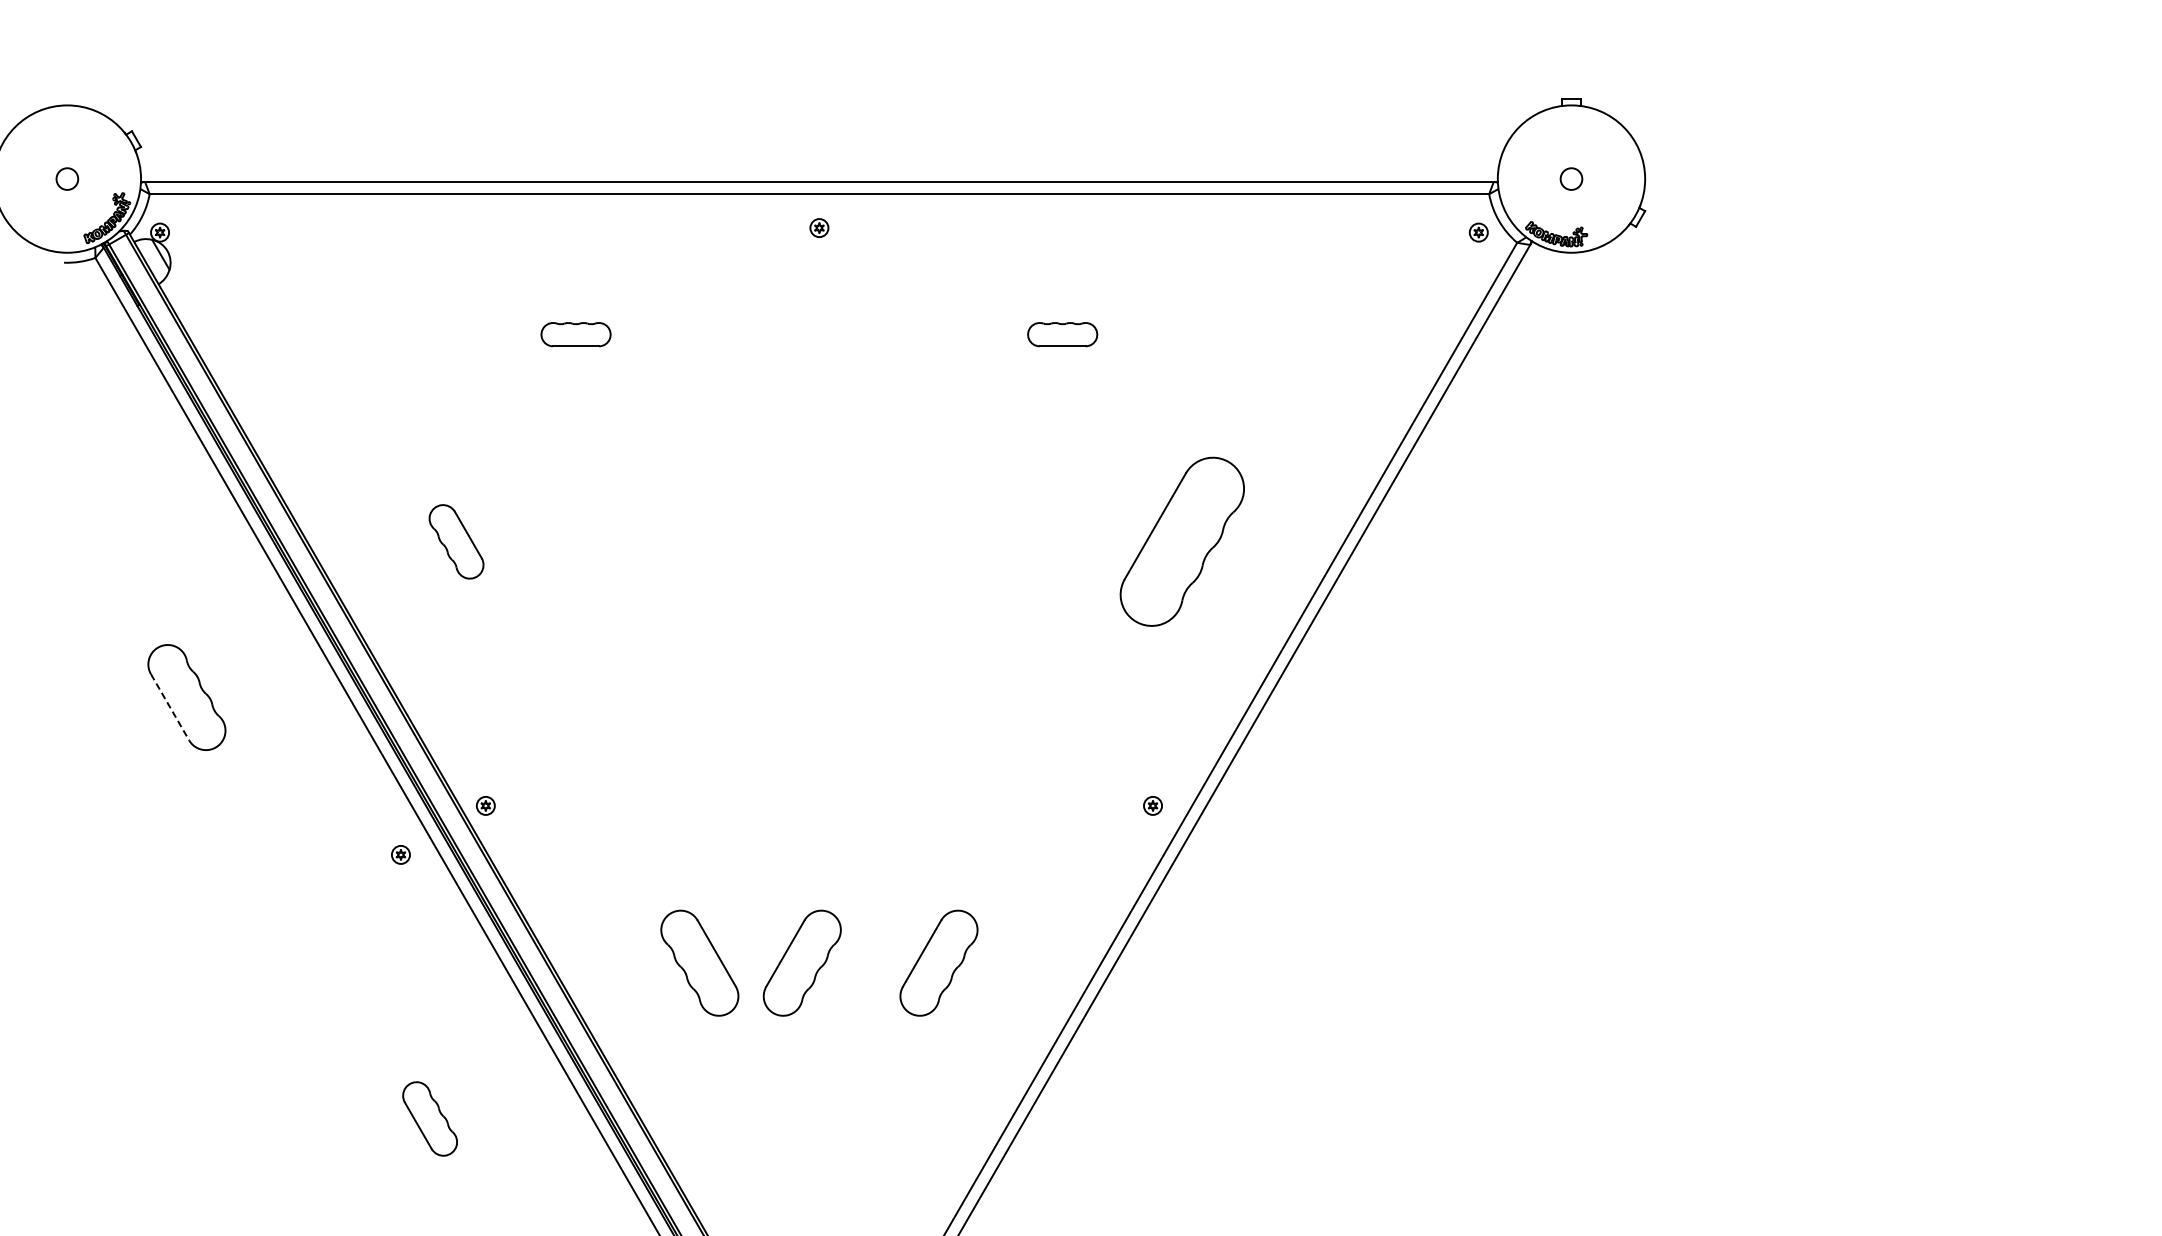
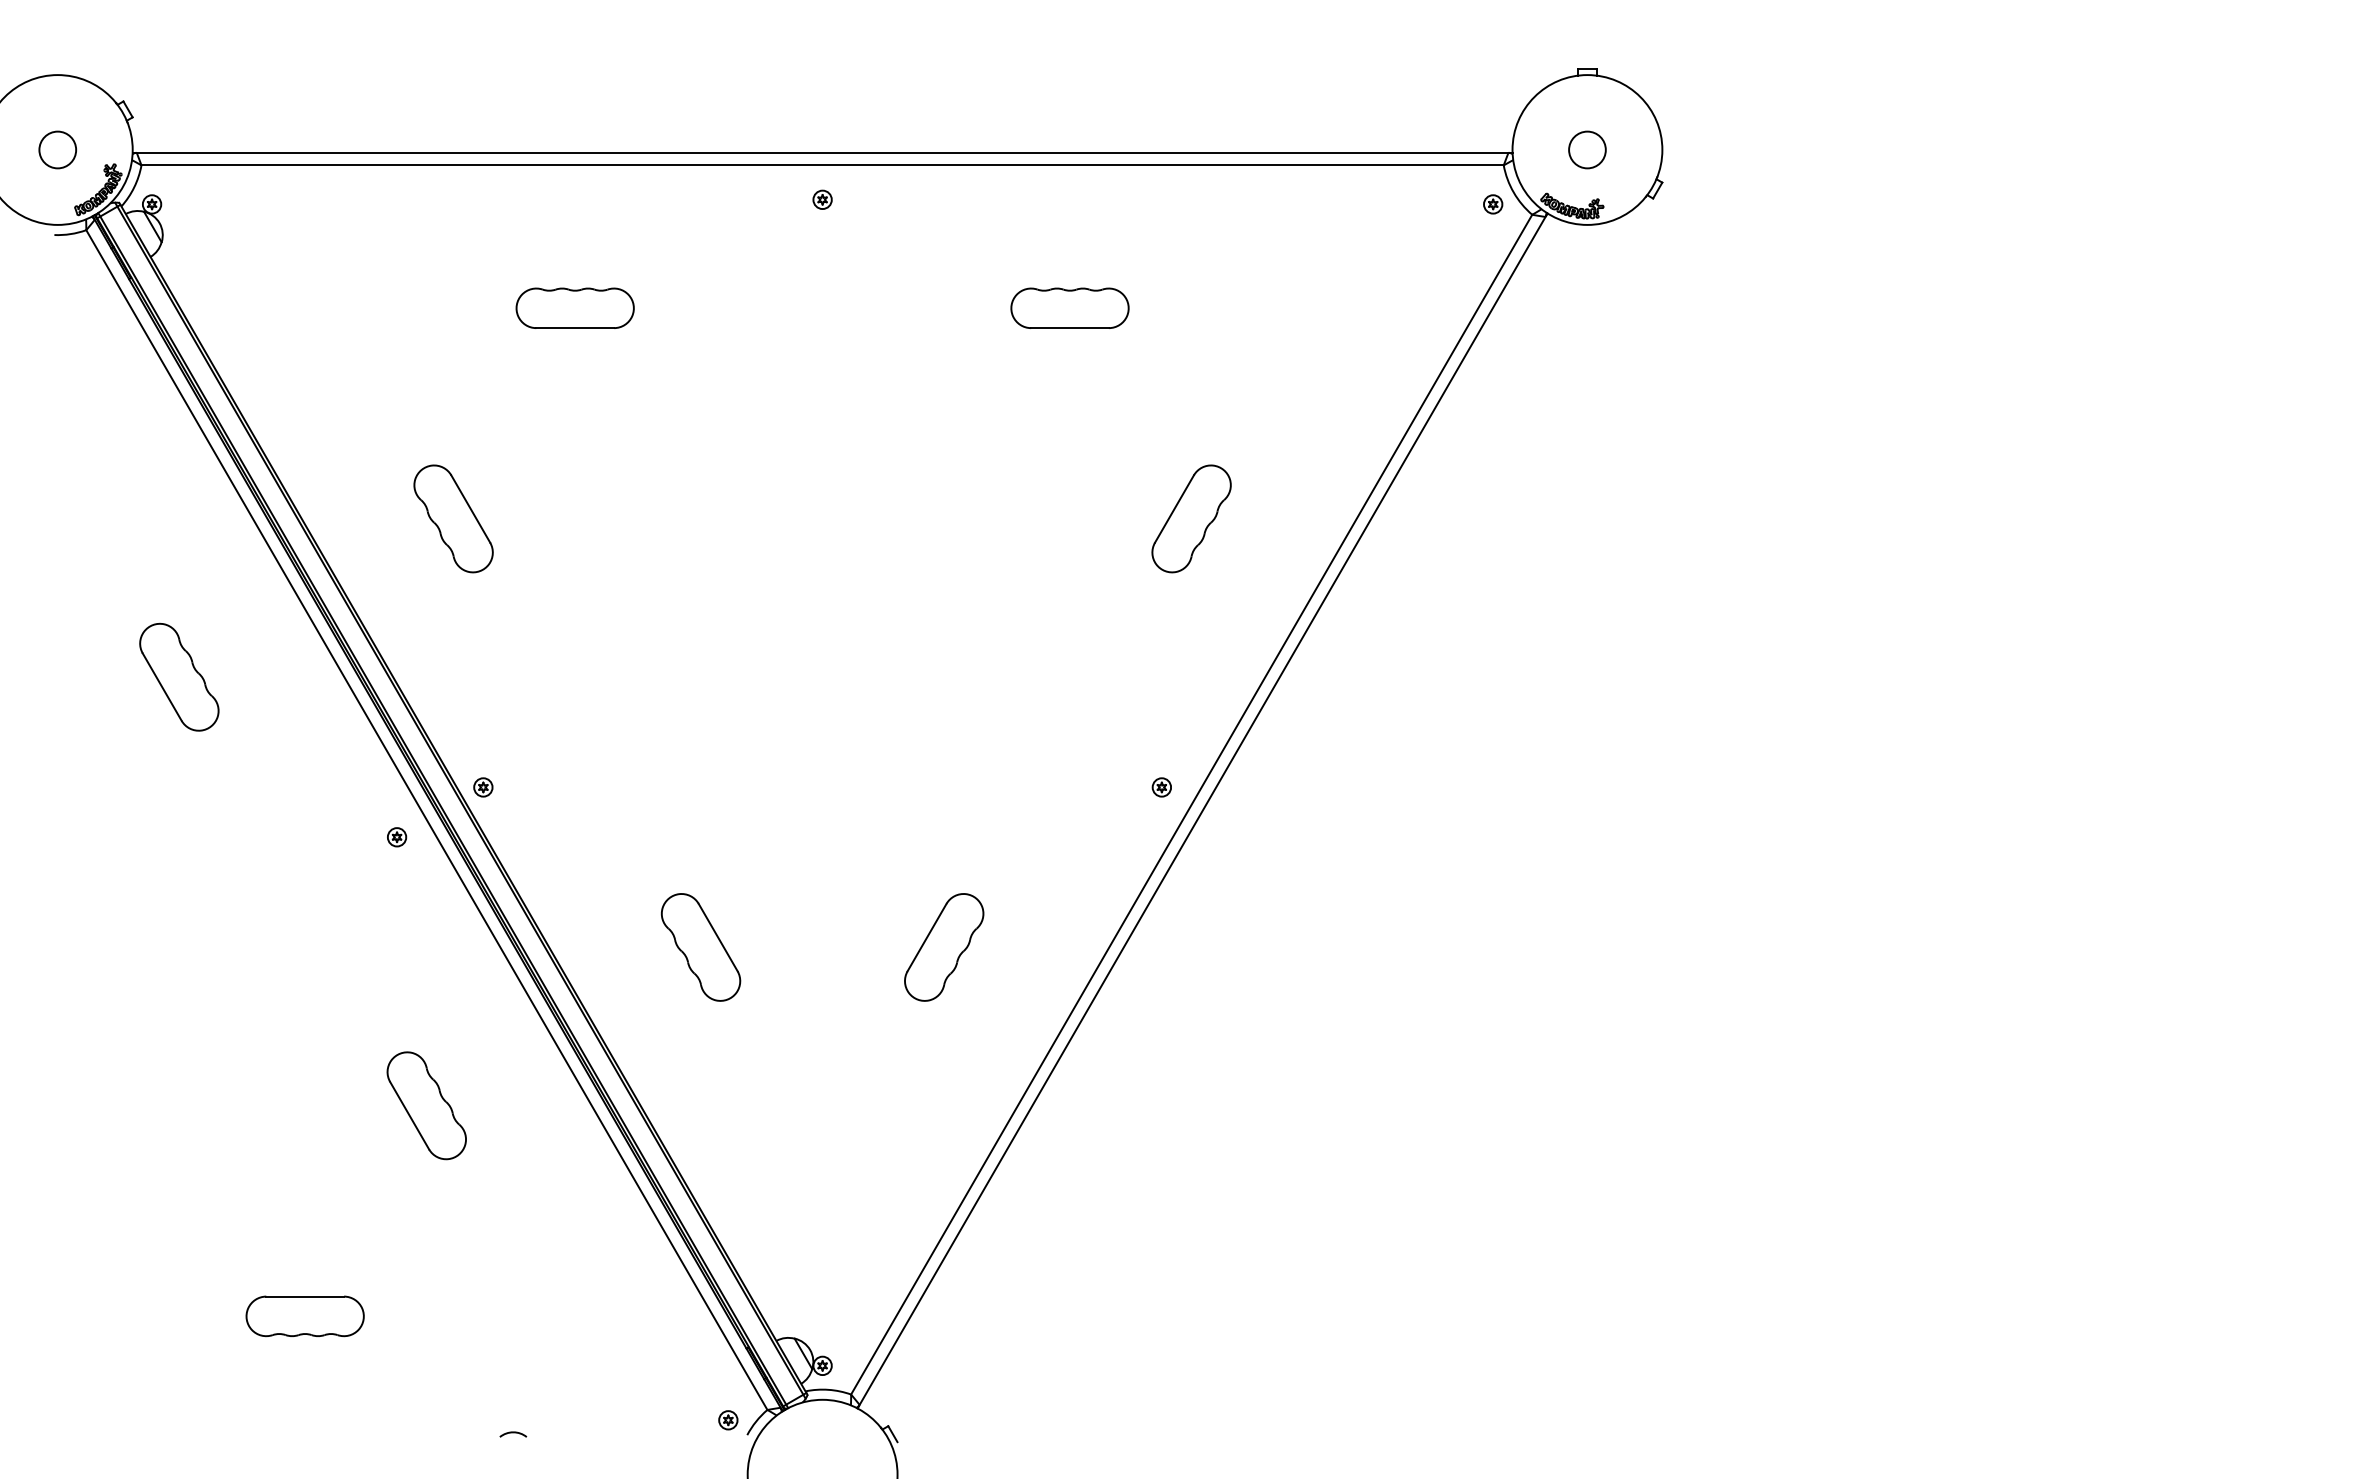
circle: (67, 178) -> (57, 149), size x1.67
circle: (1571, 178) -> (1587, 149), size x1.67
part: (575, 333) -> (574, 307), size x1.67
part: (1062, 333) -> (1069, 307), size x1.67
part: (456, 541) -> (453, 518), size x1.43
part: (1182, 541) -> (1191, 518), size x0.62
line: (170, 707) -> (162, 687), dashed -> solid
part: (802, 963) -> (805, 947), removed
part: (429, 1118) -> (426, 1105), size x1.43

